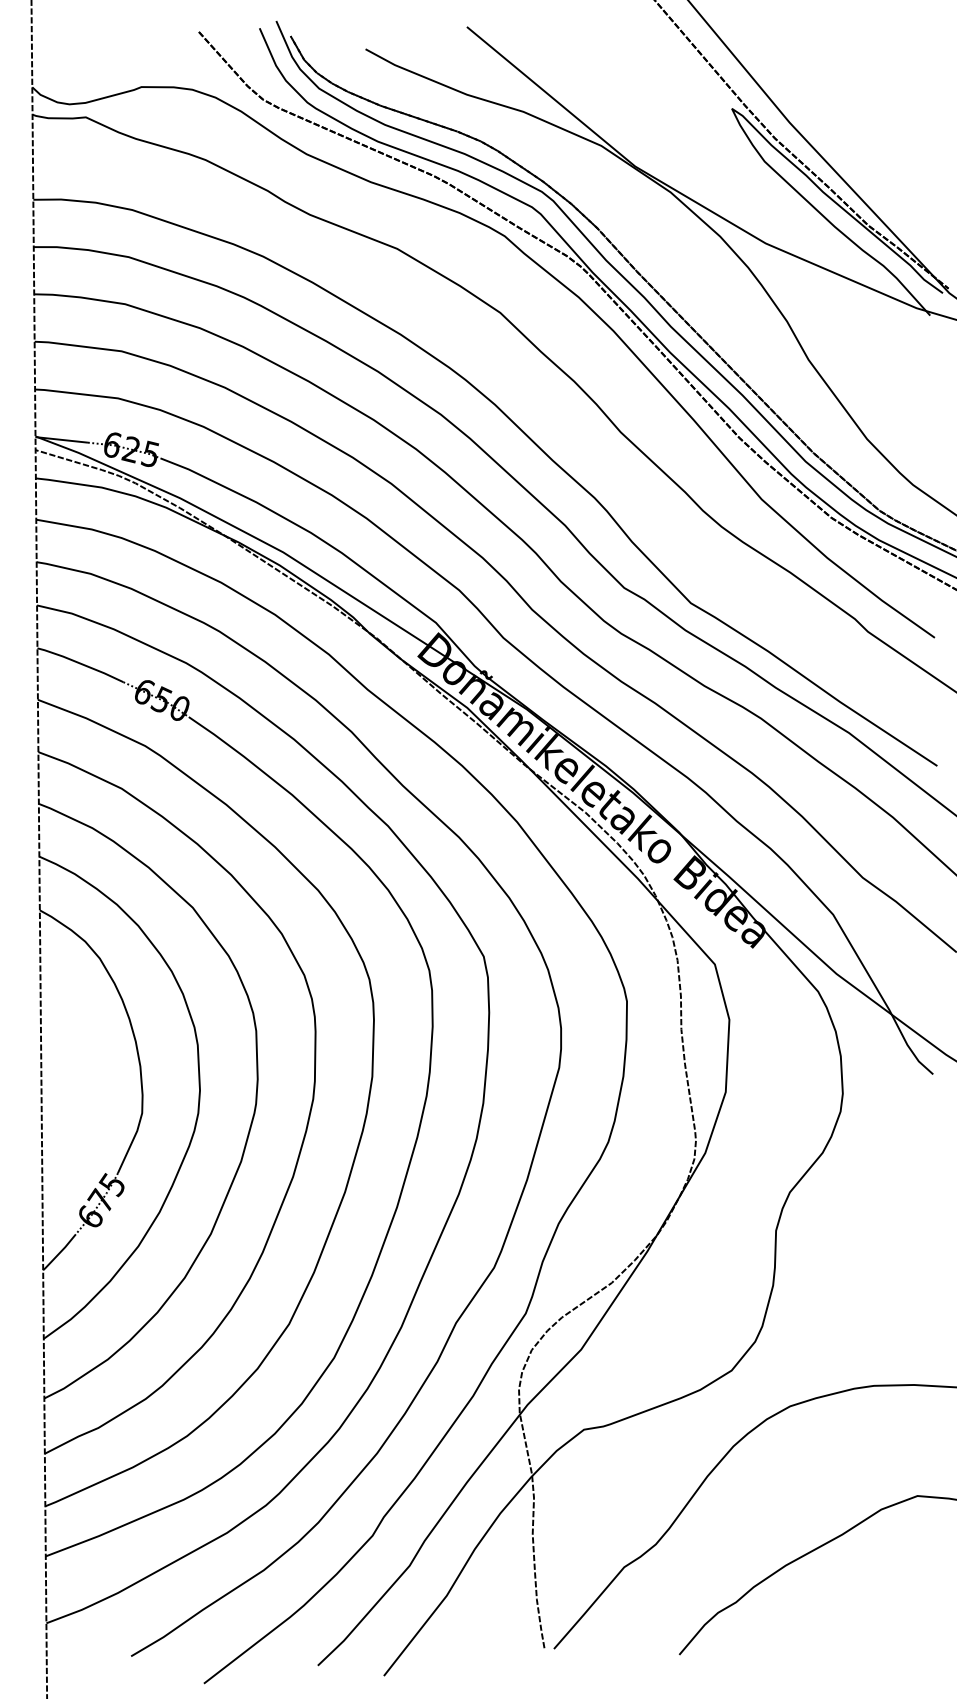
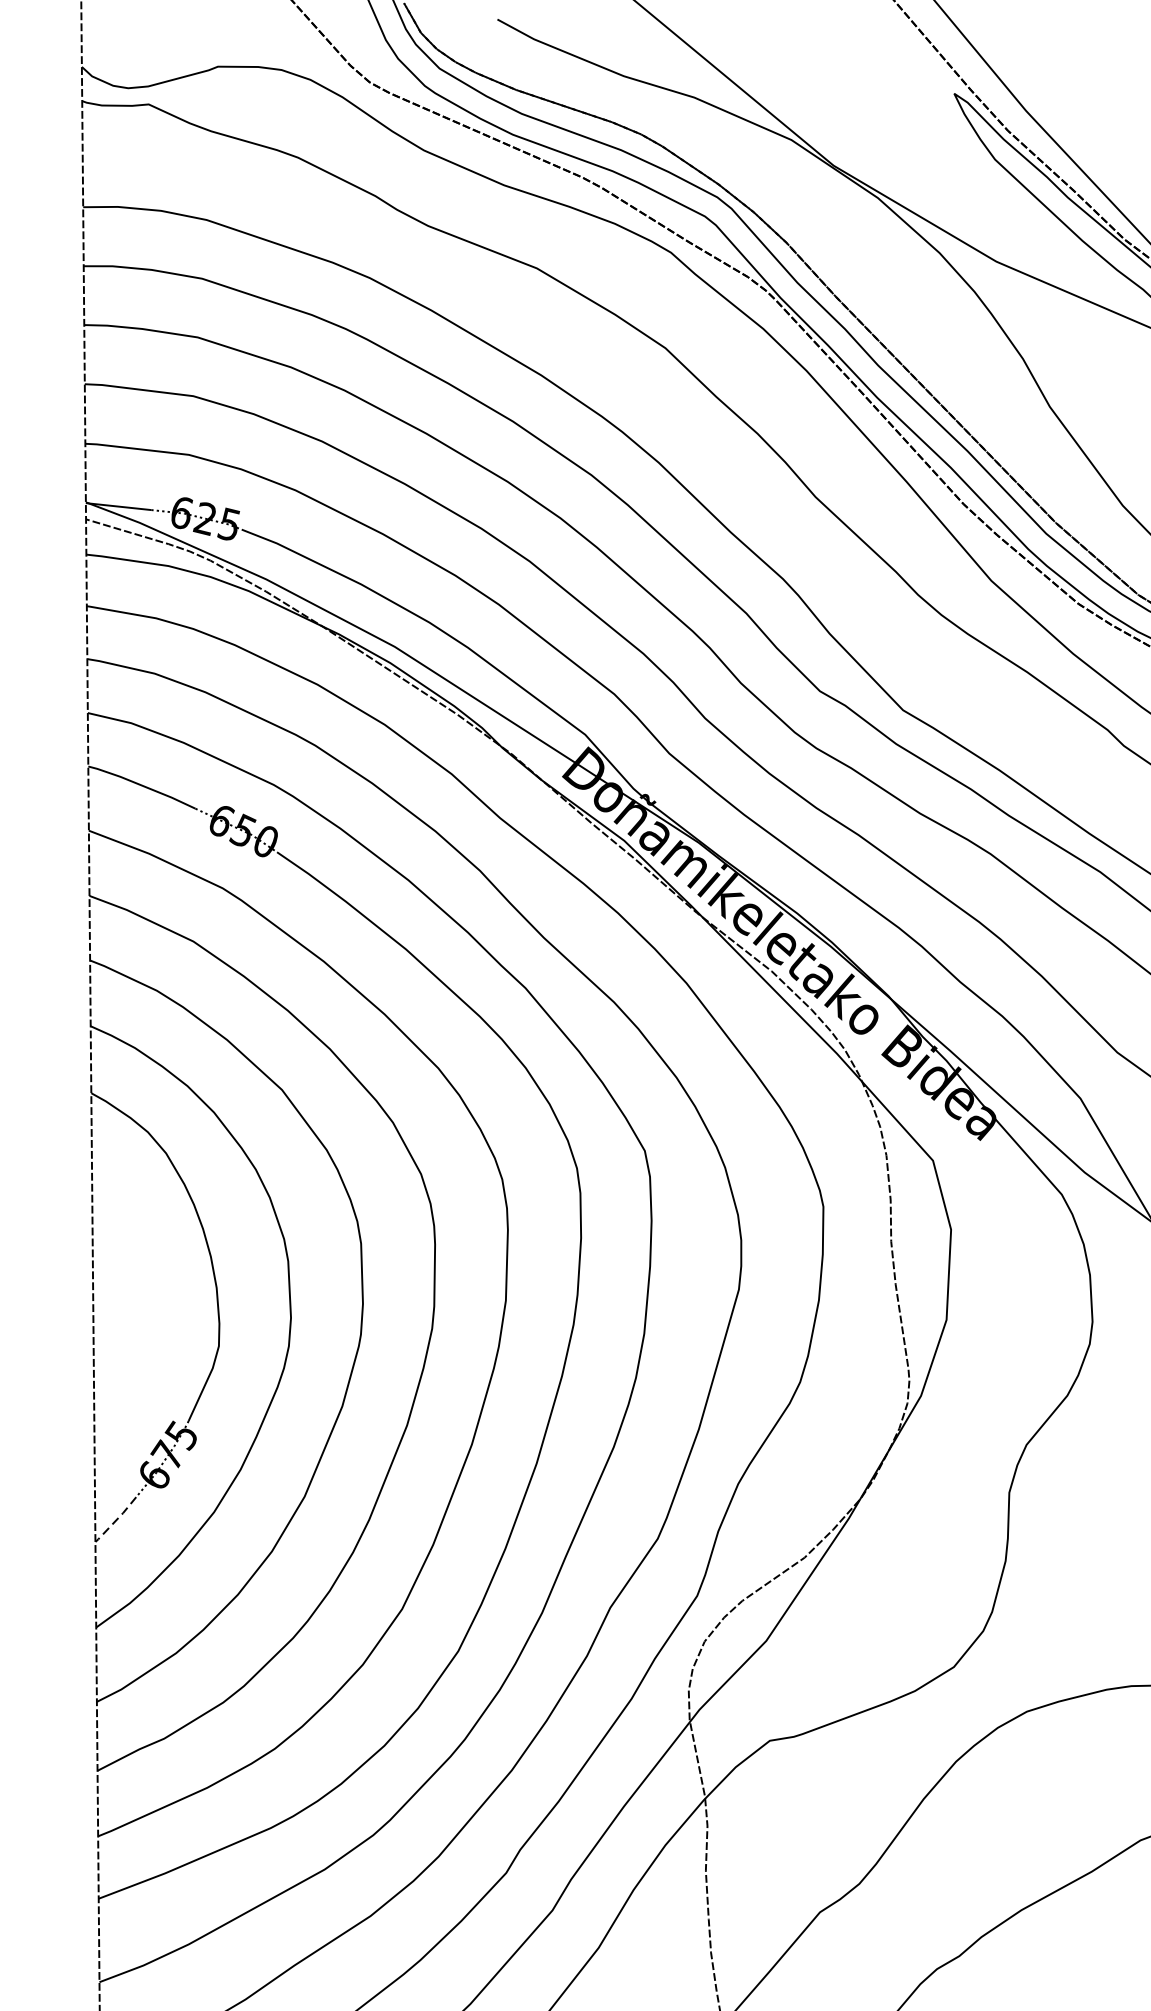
line: (59, 1252) -> (115, 1519), solid -> dashed

